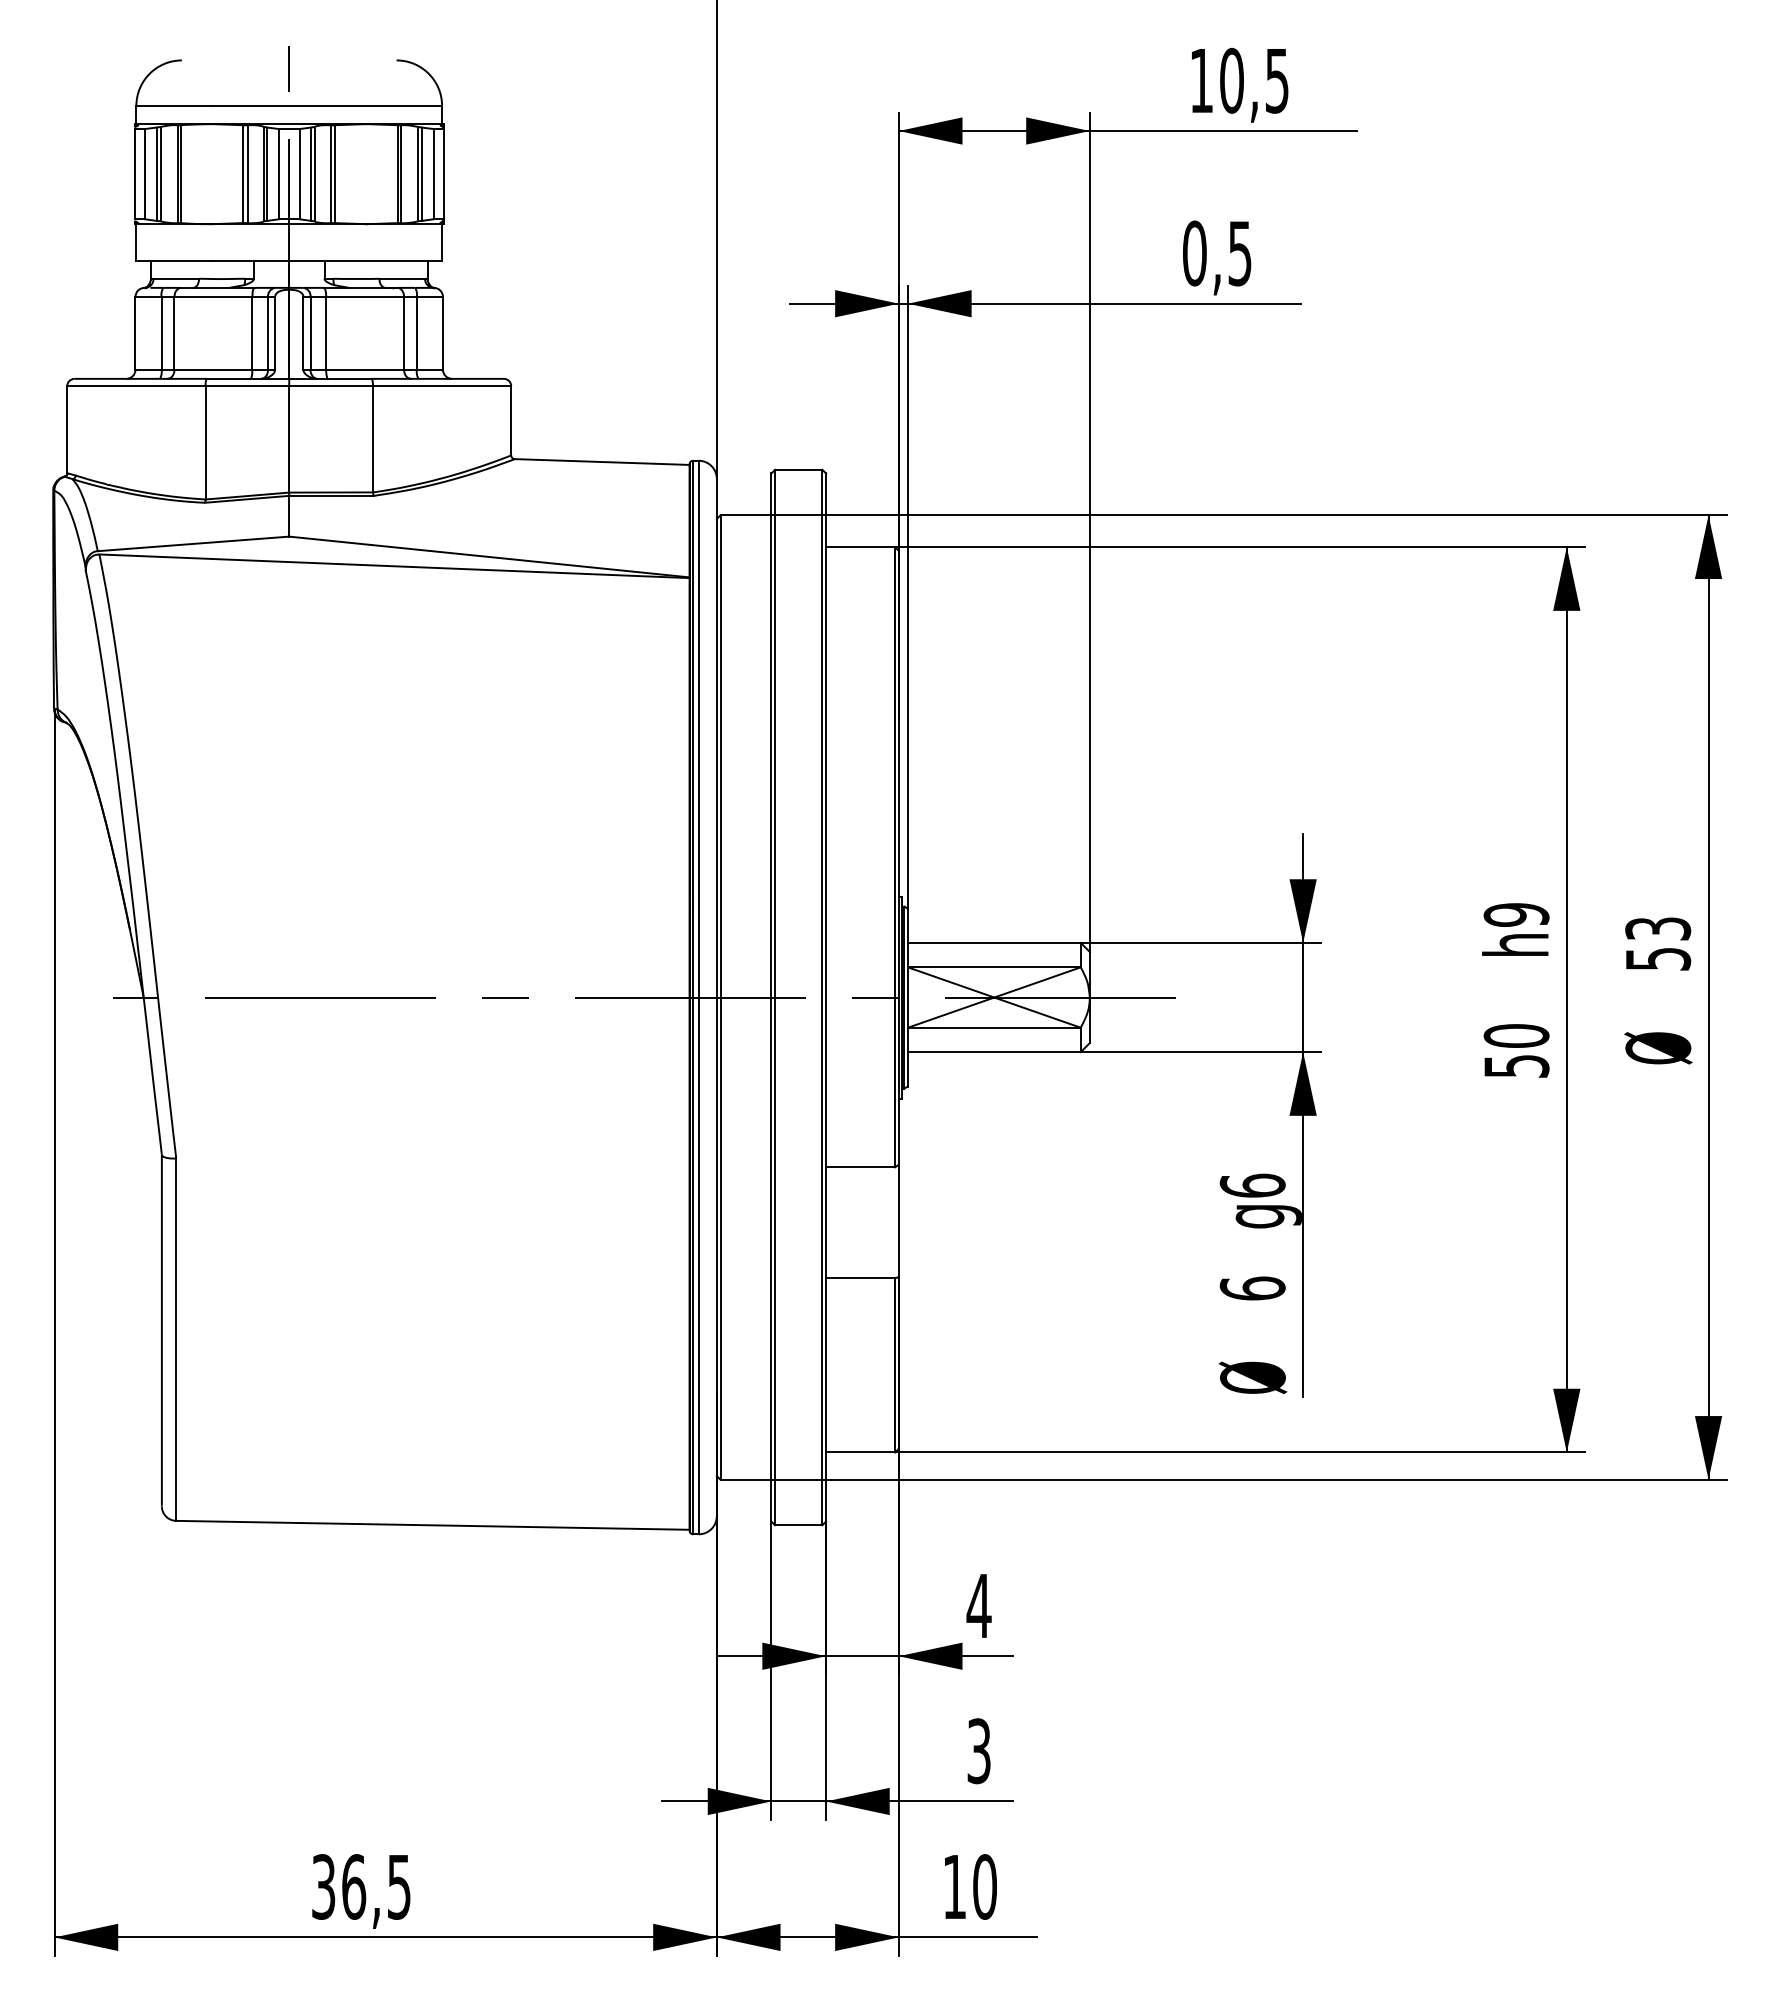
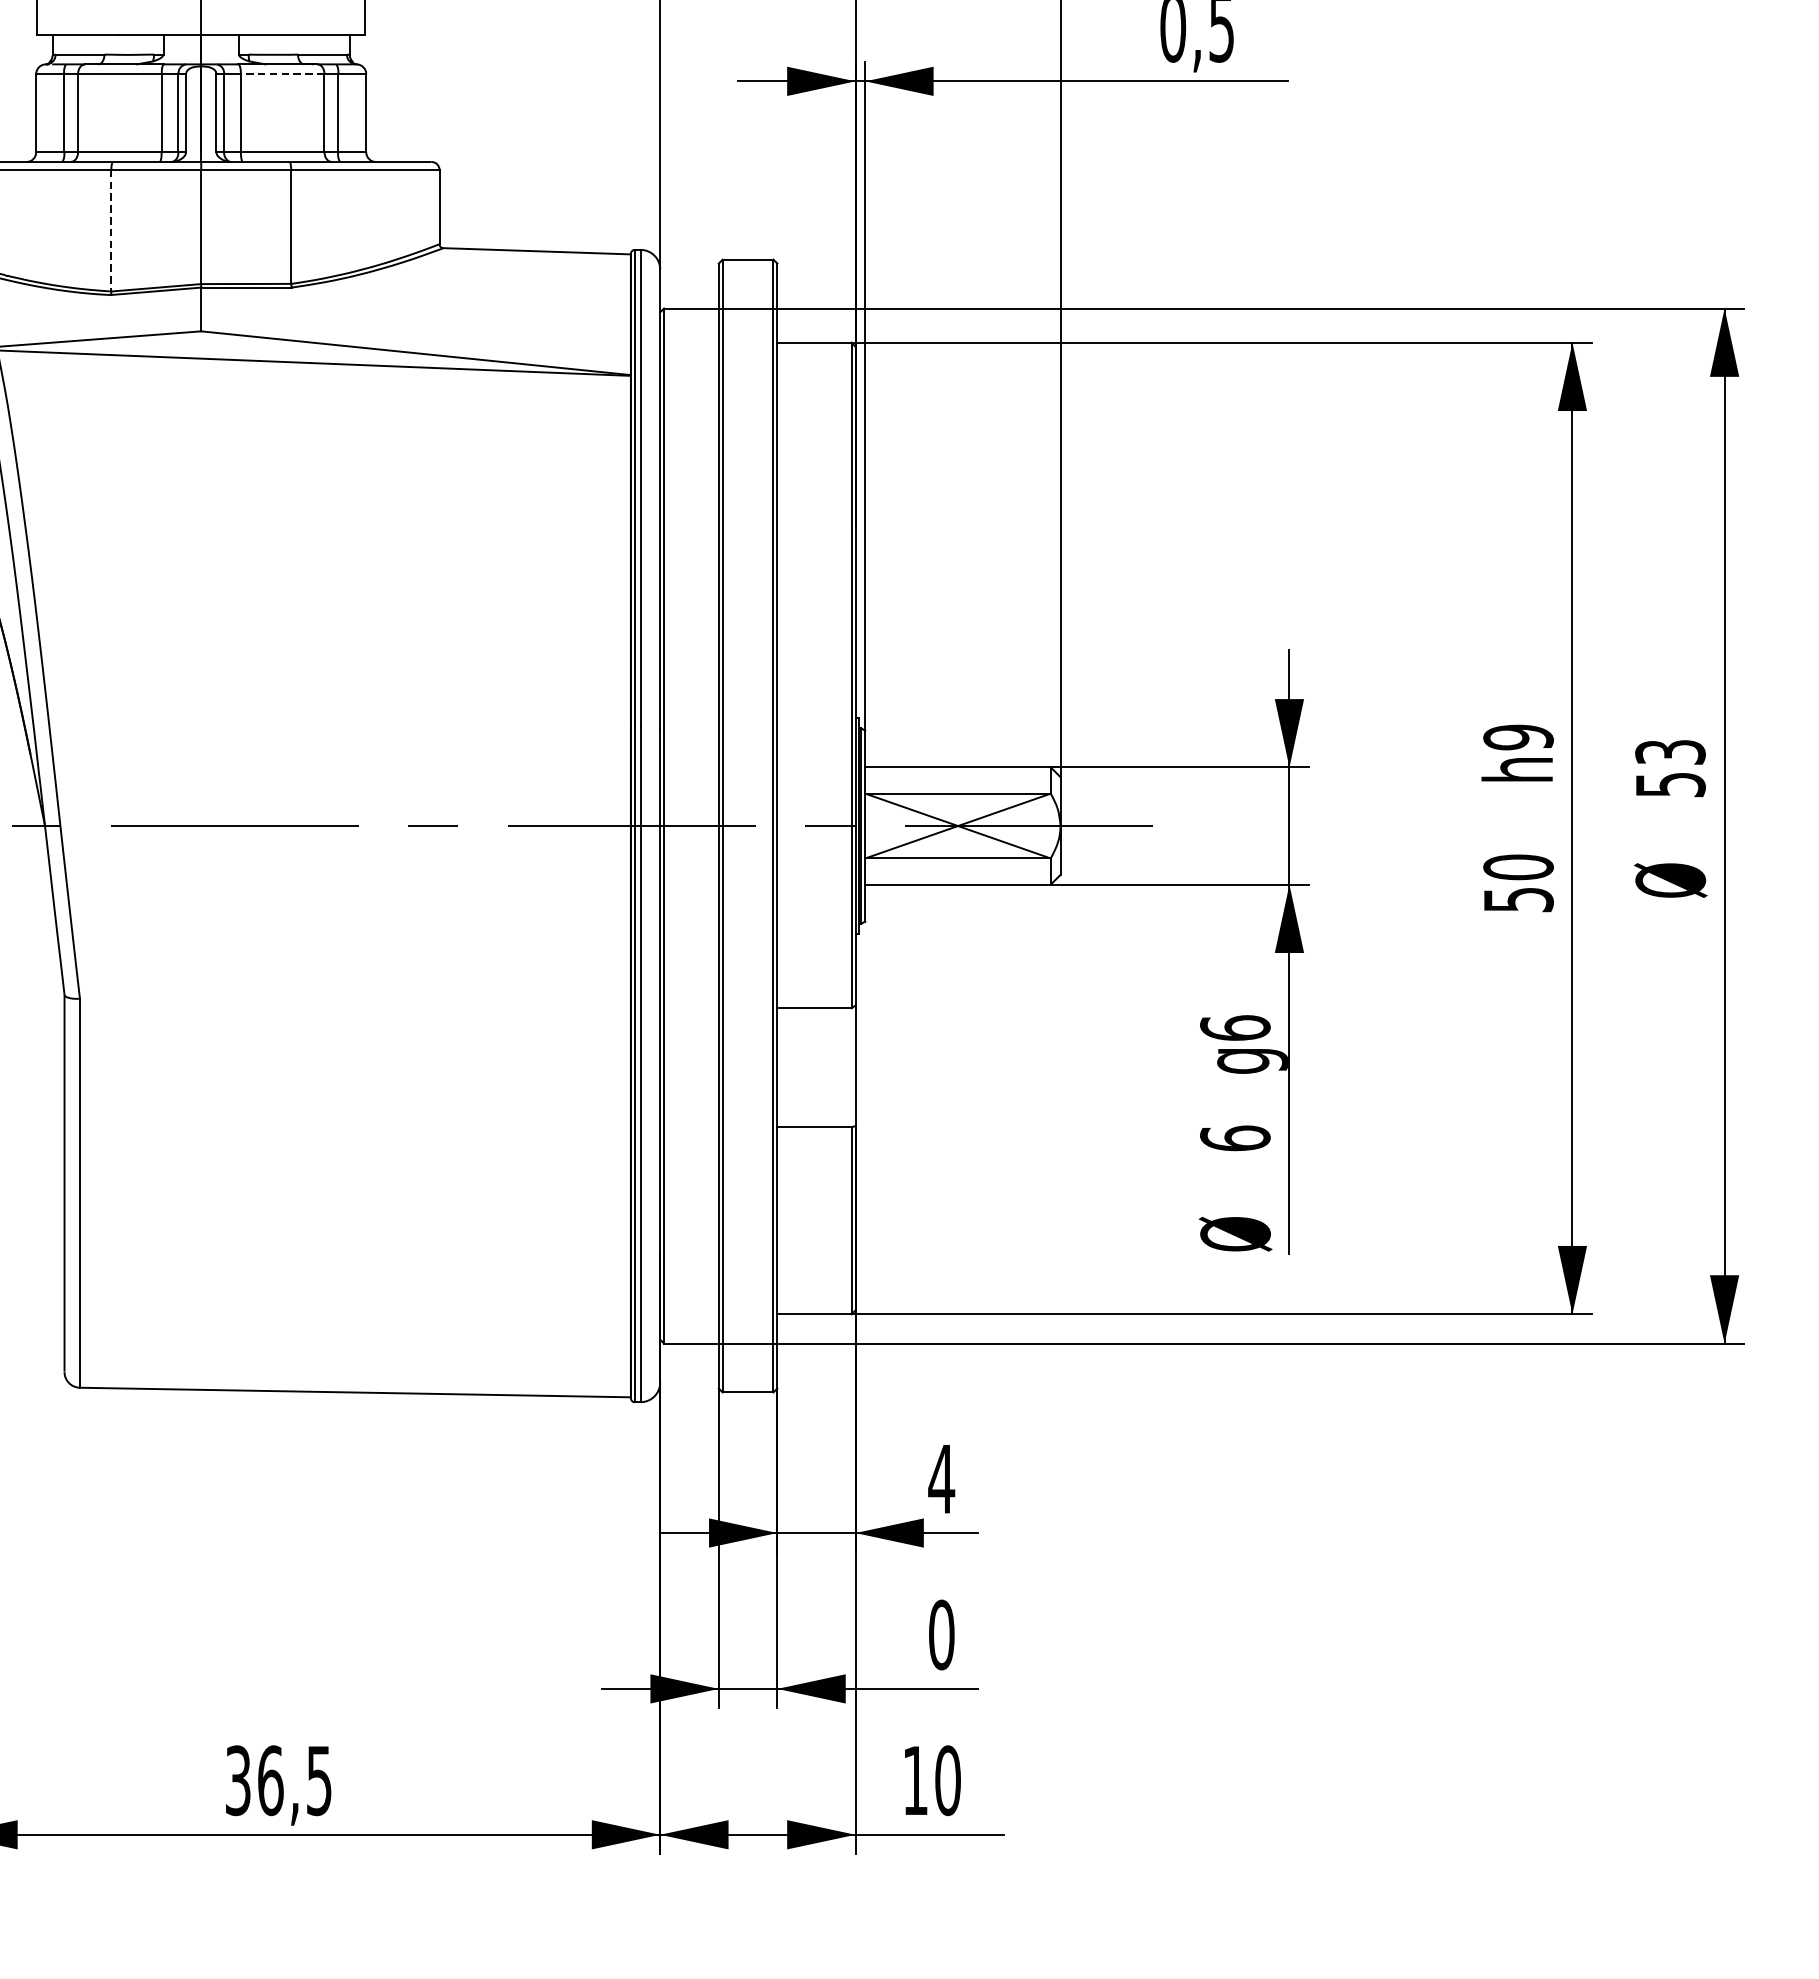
line: (365, 296) -> (283, 73), solid -> dashed
line: (205, 442) -> (111, 230), solid -> dashed
text: (979, 1751) -> (942, 1635), 3 -> 0

